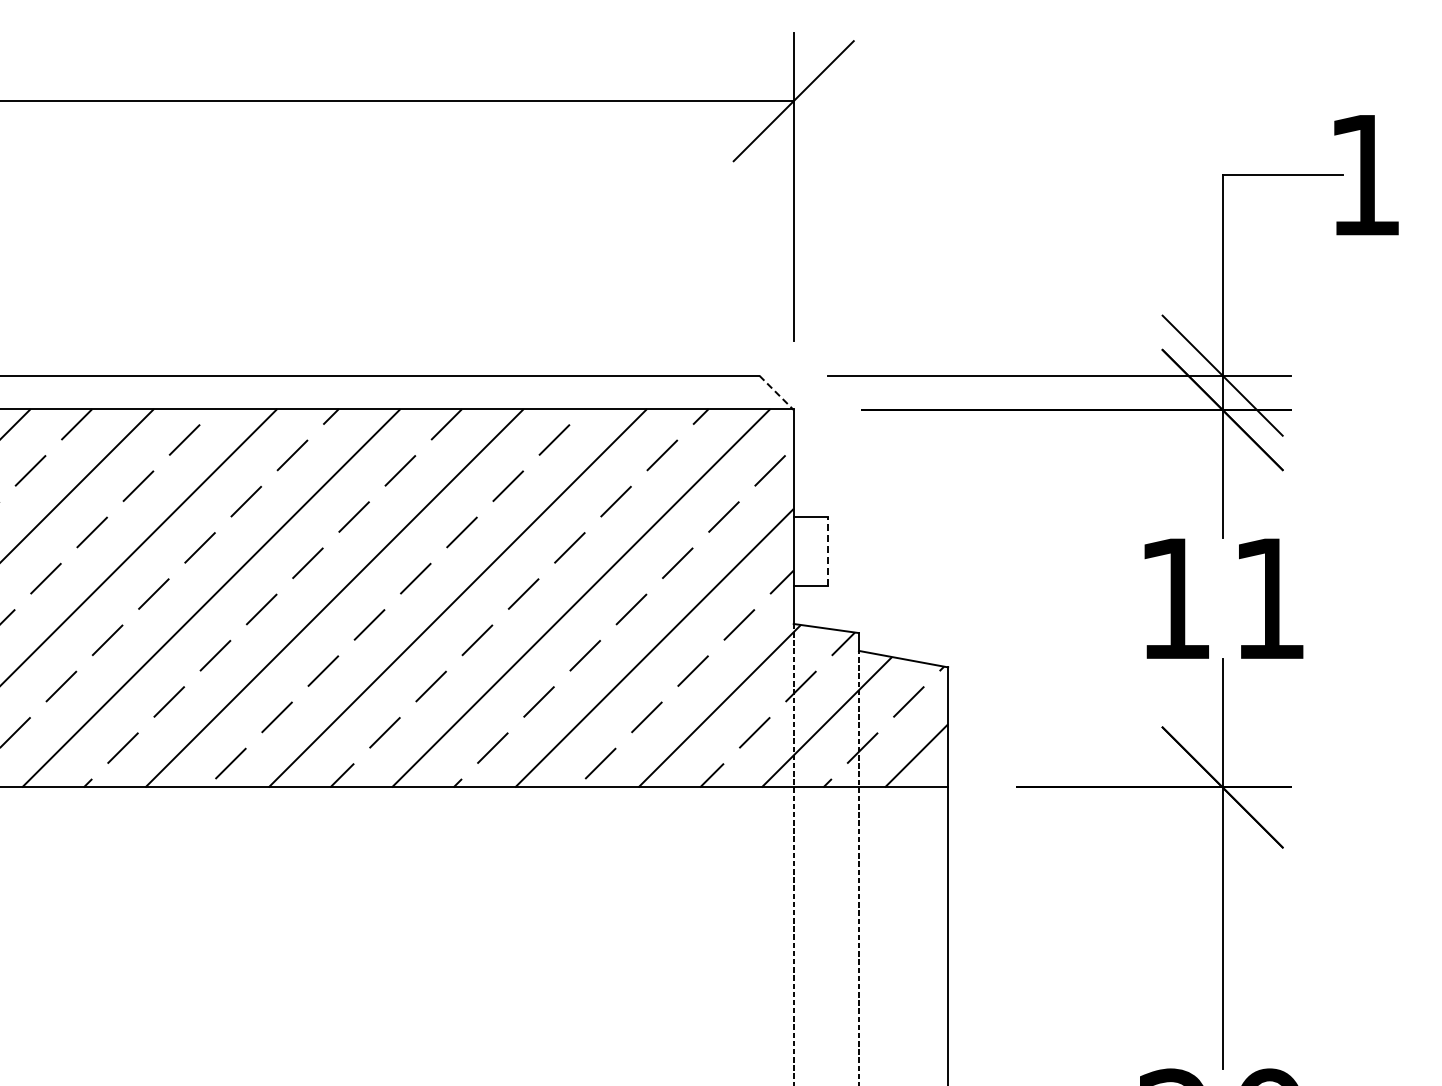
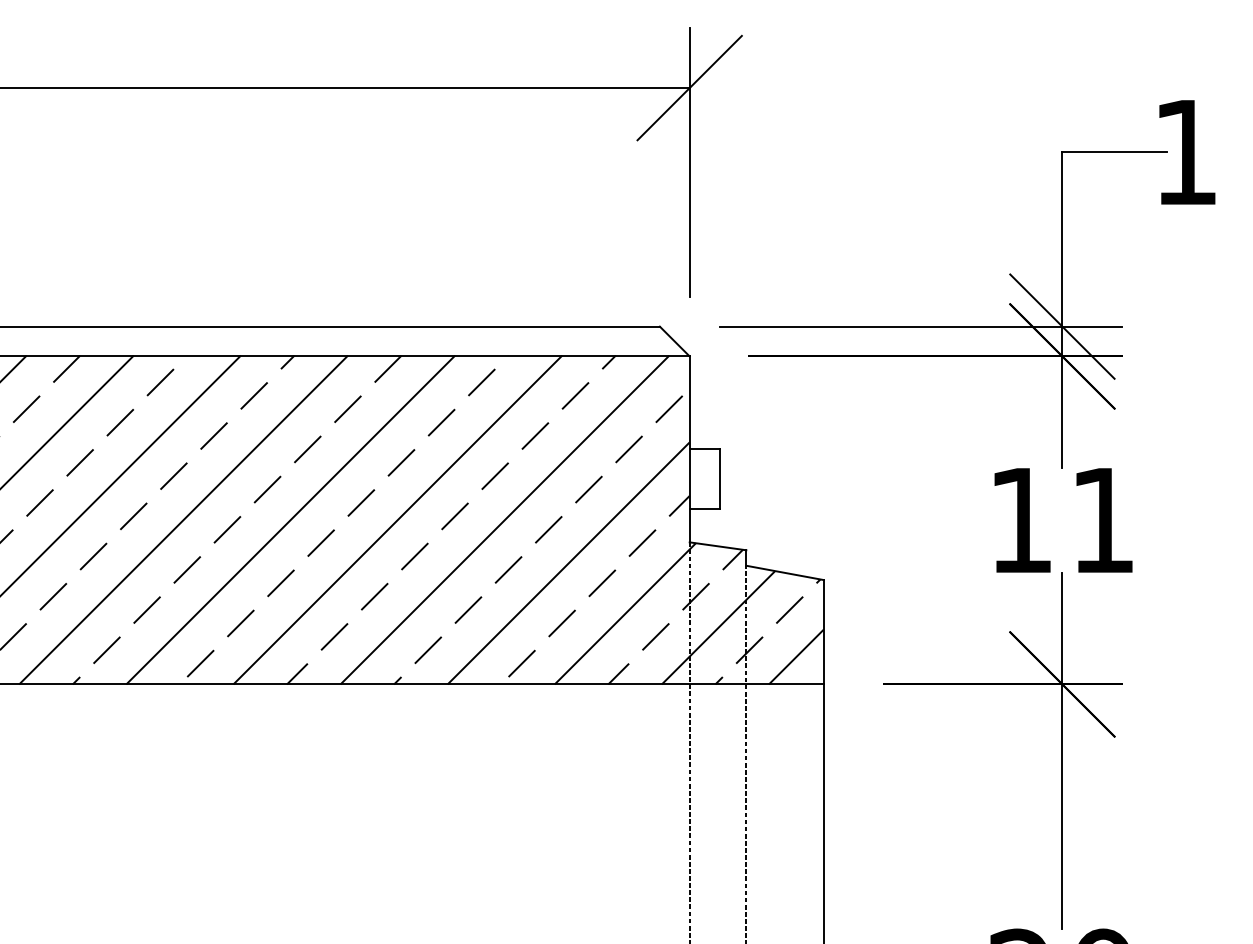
line: (776, 393) -> (674, 342), dashed -> solid
line: (828, 550) -> (719, 478), dashed -> solid

